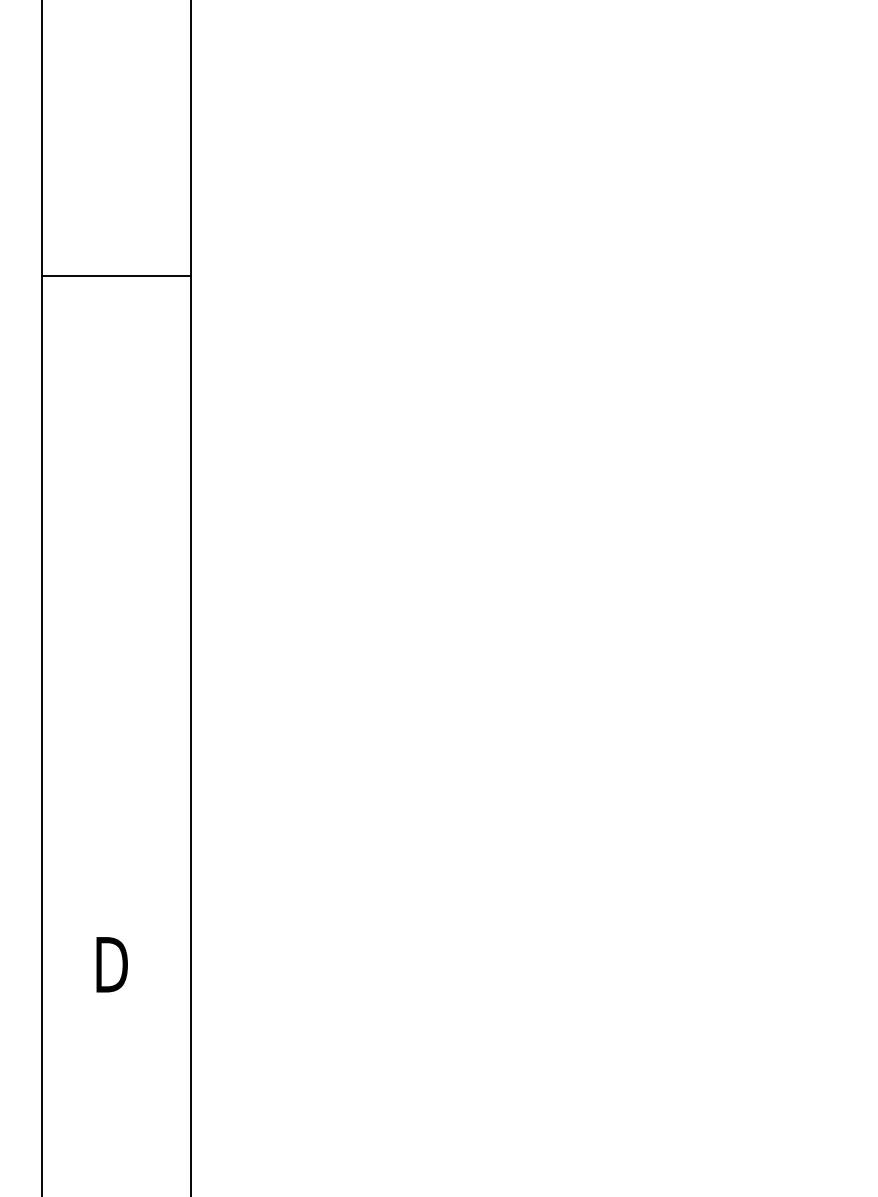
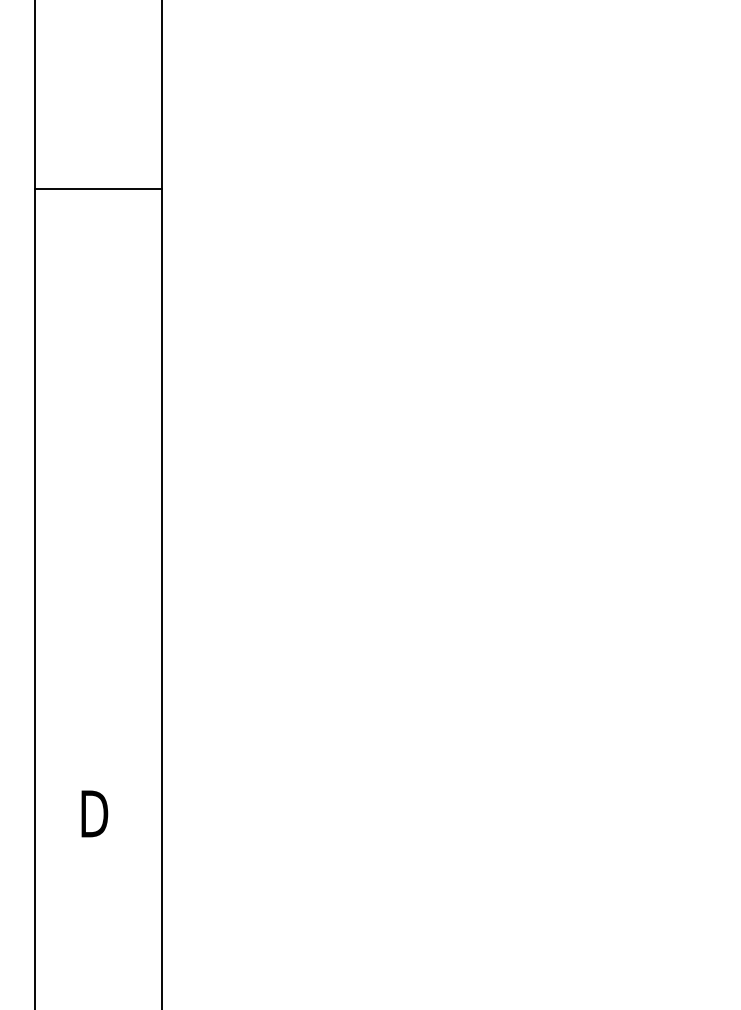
line: (116, 276) -> (98, 189), moved

